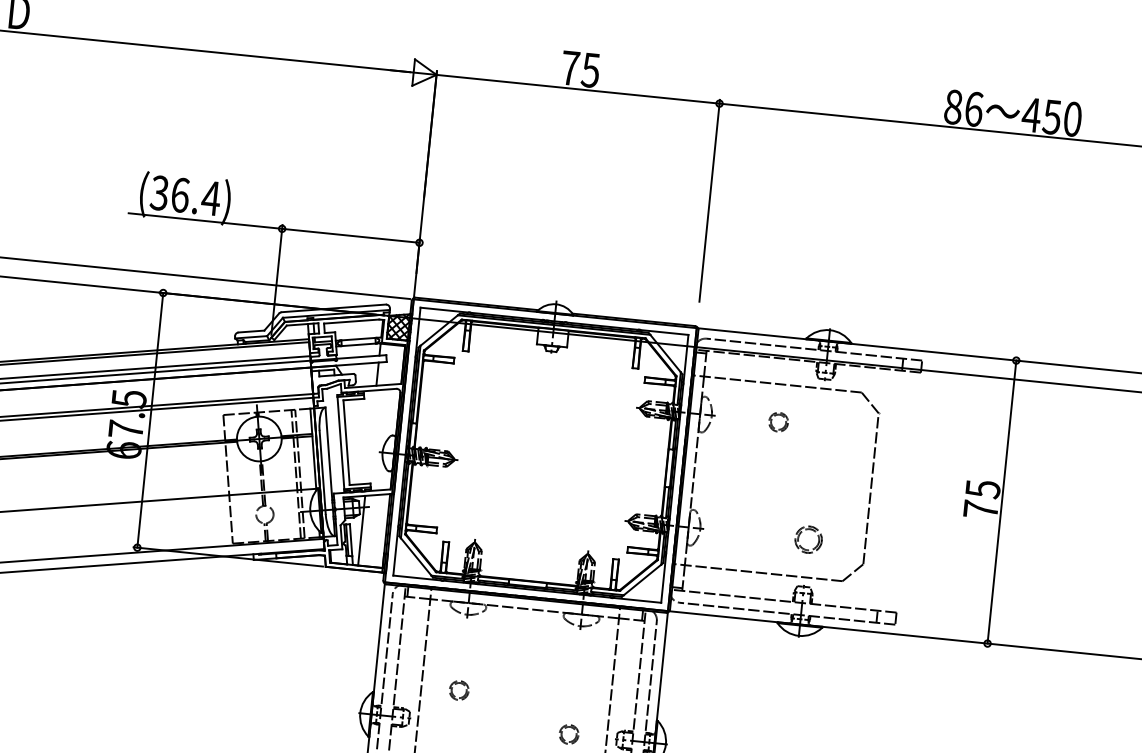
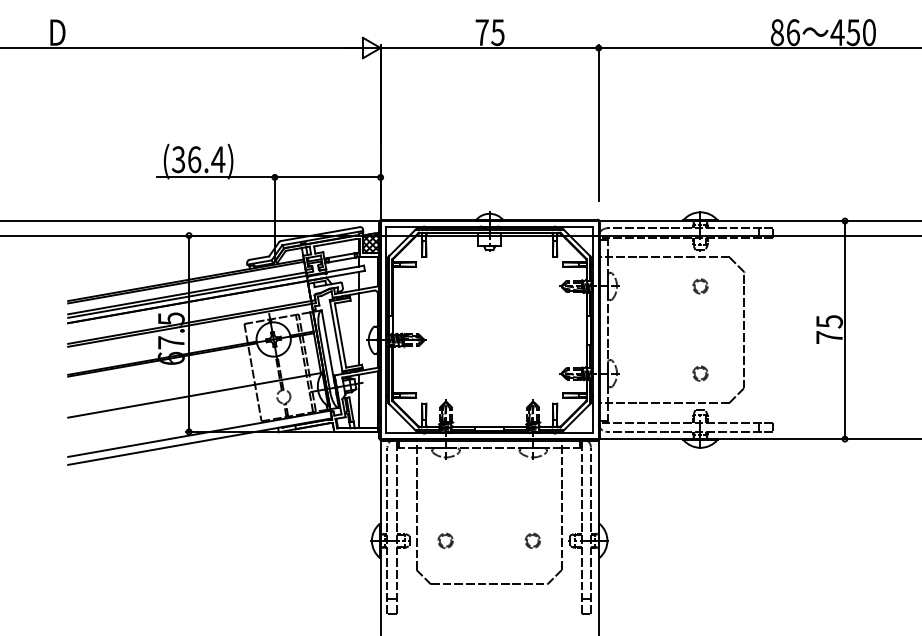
circle: (778, 422) -> (700, 286), moved
line: (370, 437) -> (358, 329), added
circle: (808, 539) -> (700, 373), size x0.71
part: (459, 690) -> (445, 540), moved

